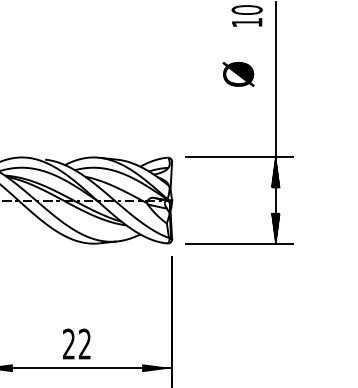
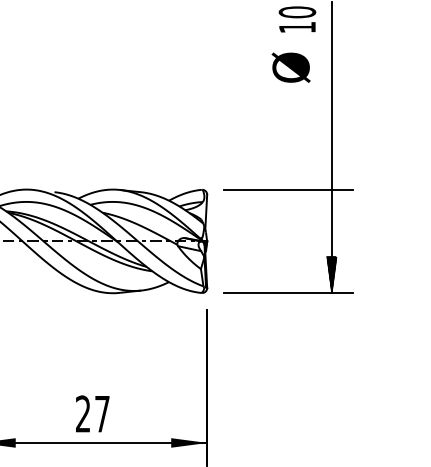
text: (238, 74) -> (290, 67), moved
hatch: (275, 172) -> (331, 207), removed
text: (85, 343) -> (102, 413), 22 -> 27

